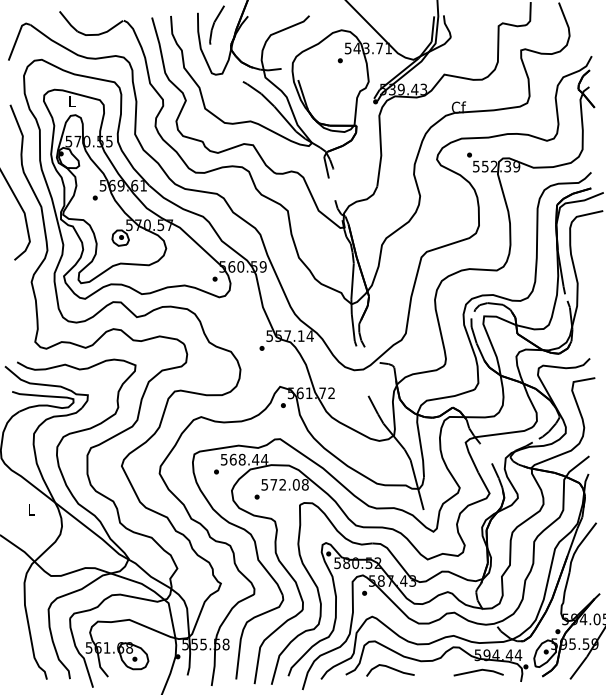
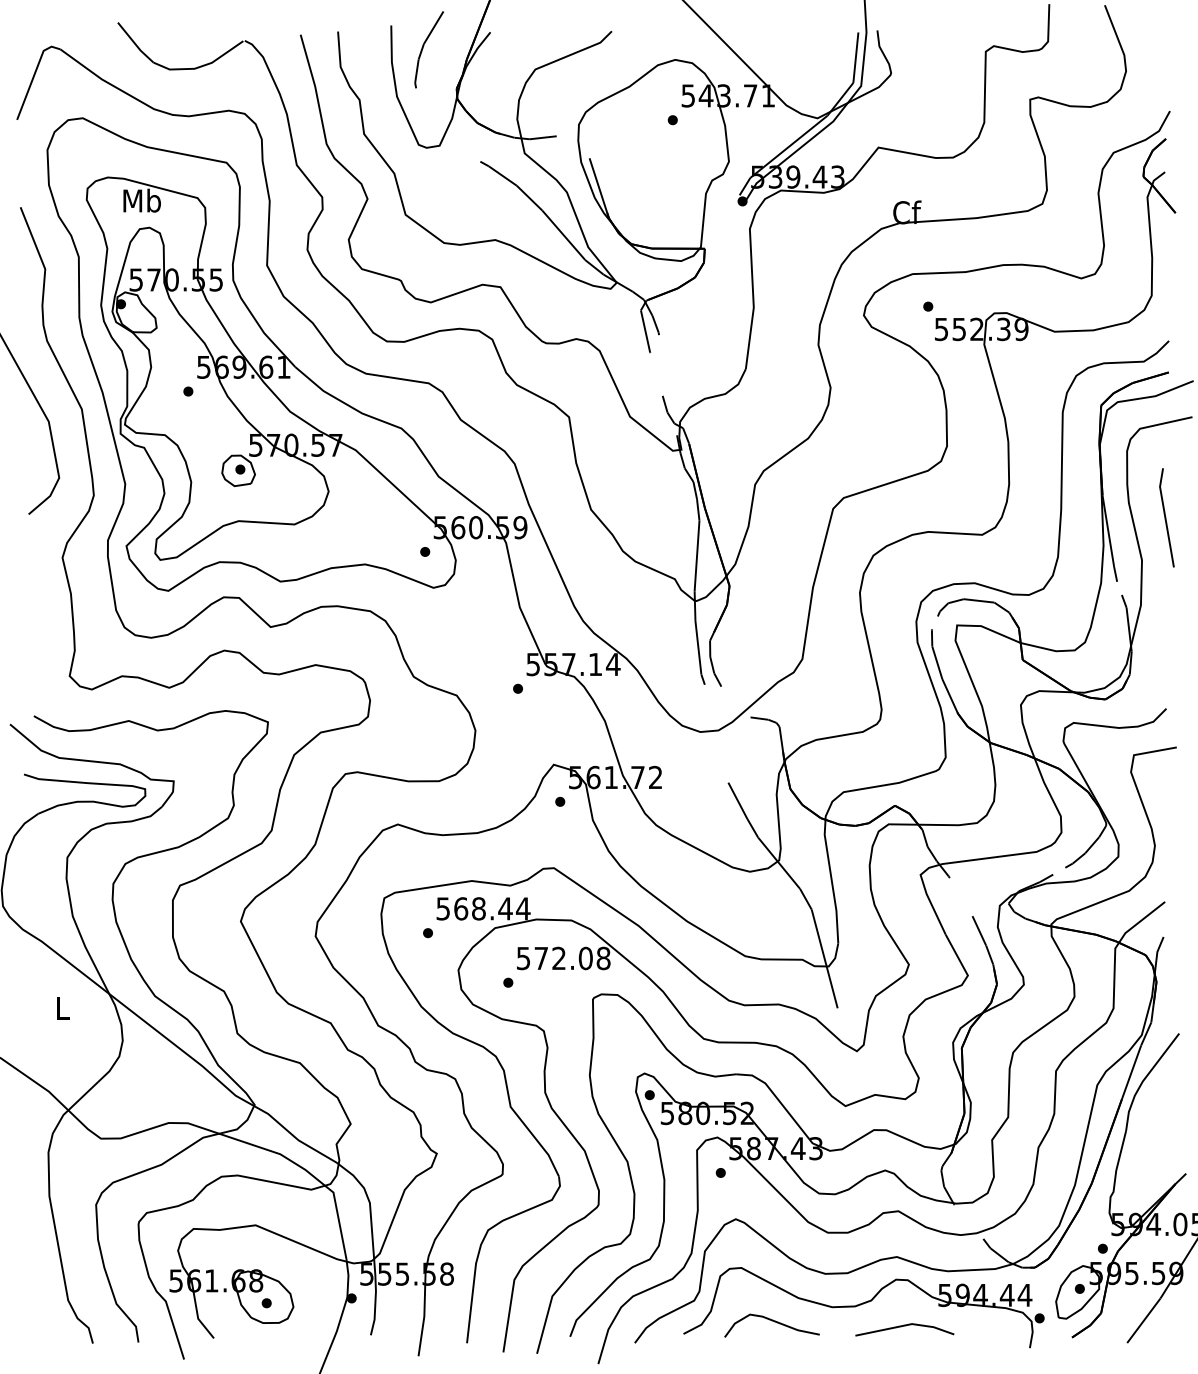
text: (71, 101) -> (141, 200), L -> Mb
line: (590, 261) -> (1167, 516), added
line: (478, 671) -> (904, 1327), moved

